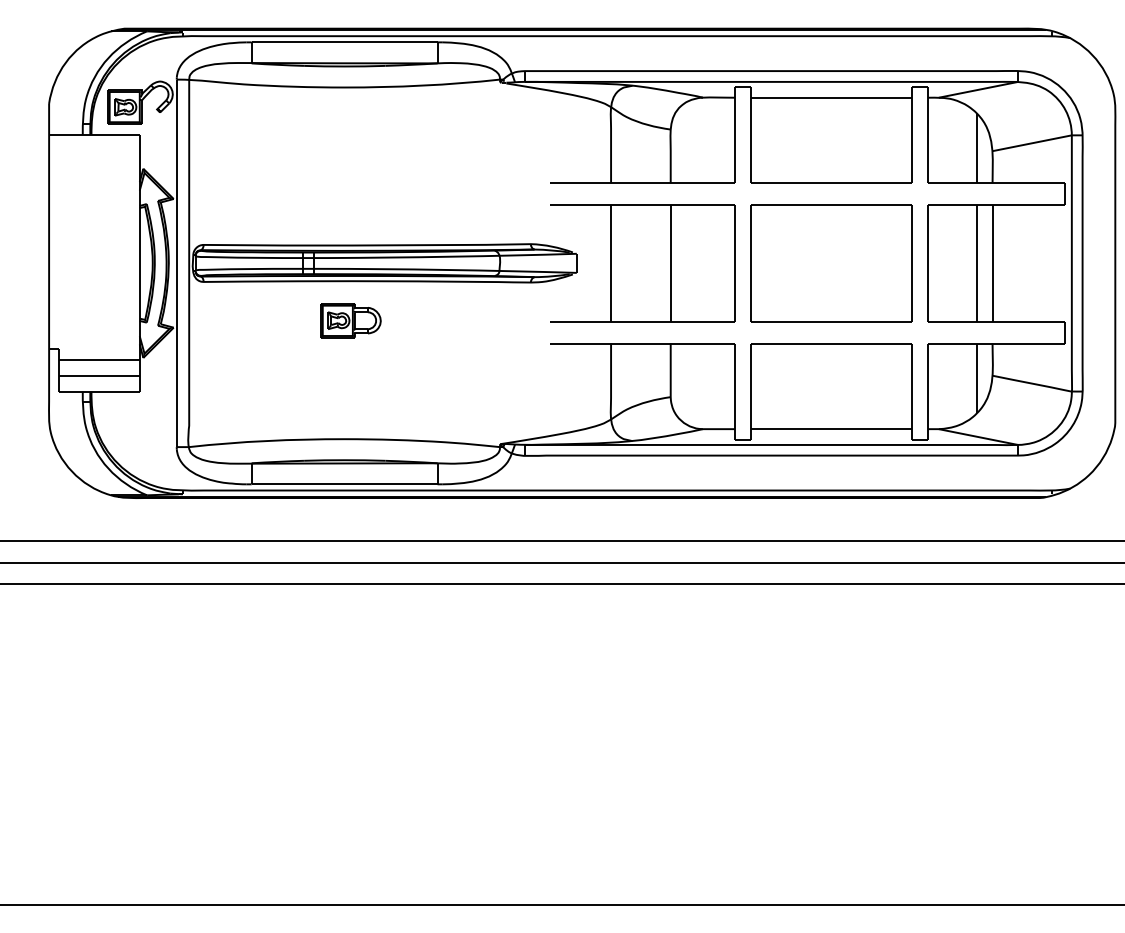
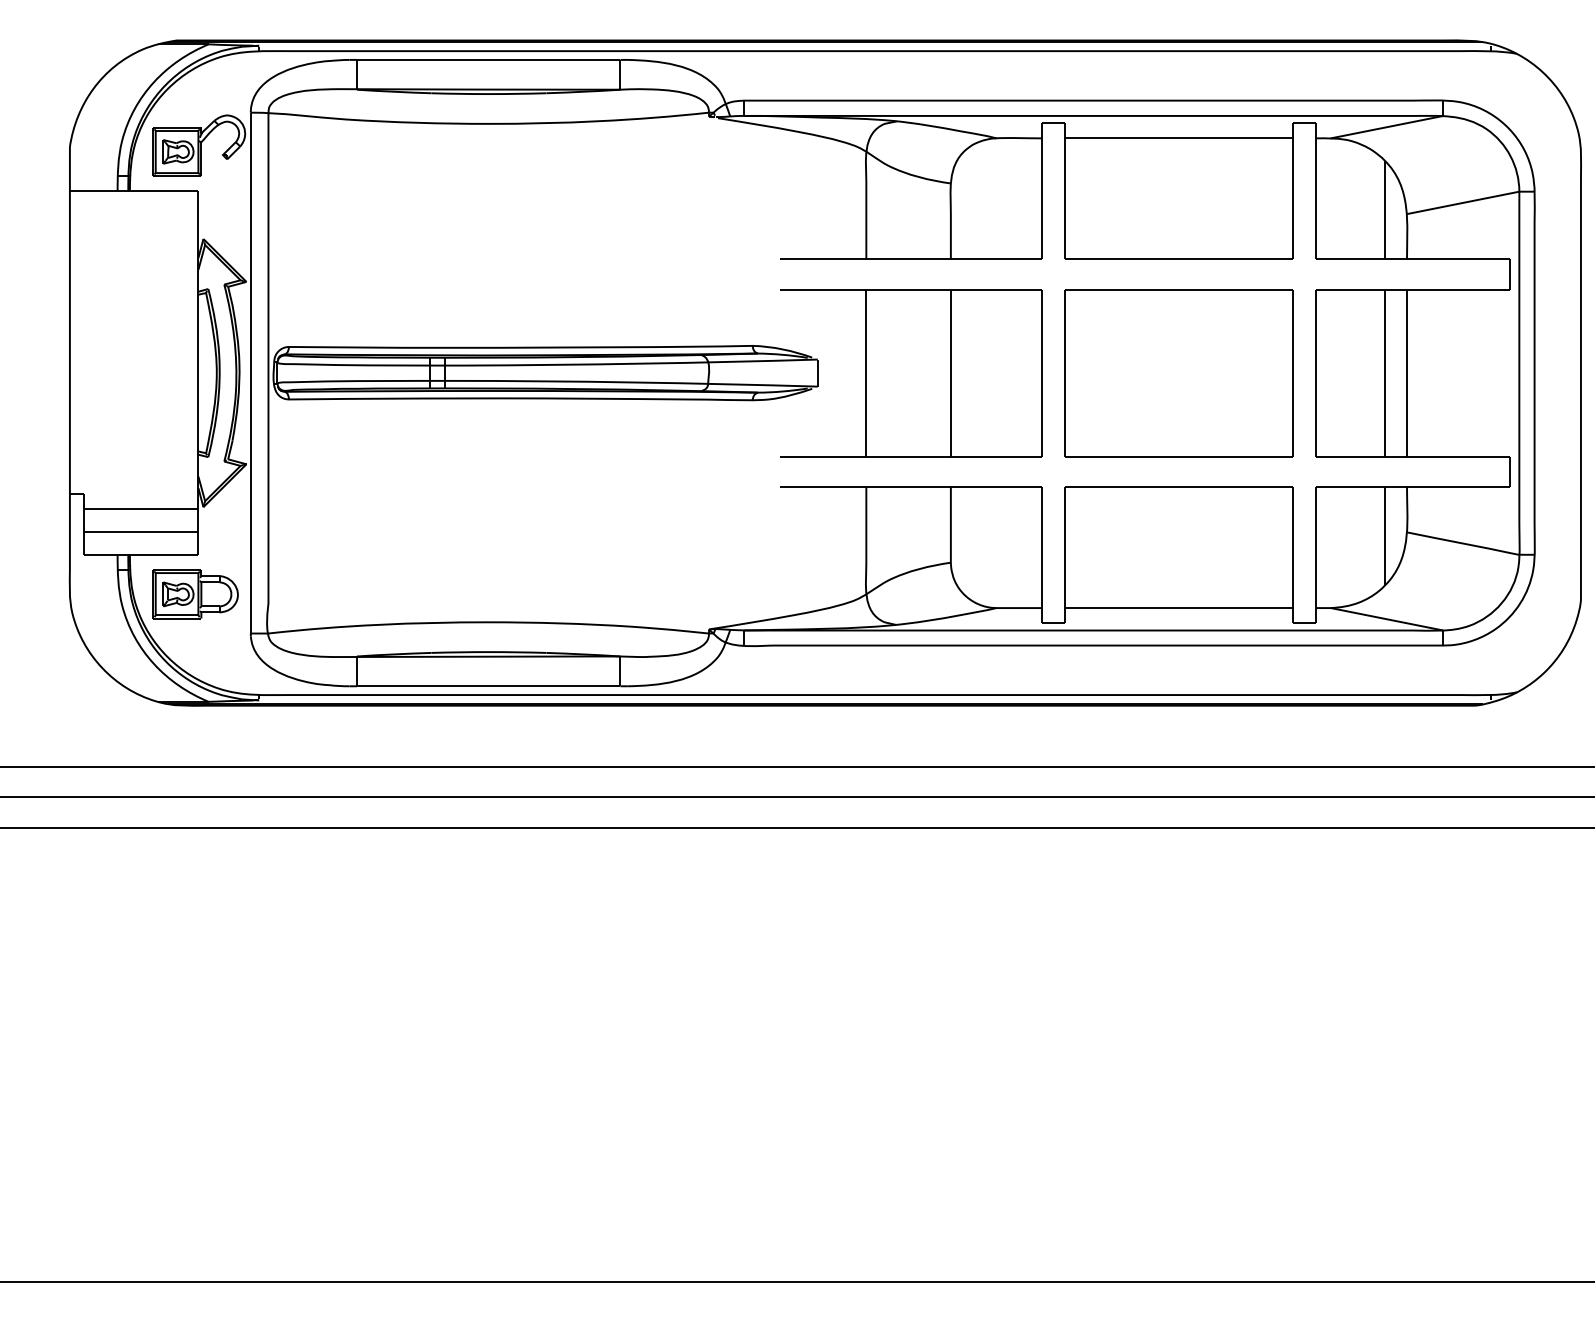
part: (350, 320) -> (195, 594), moved

